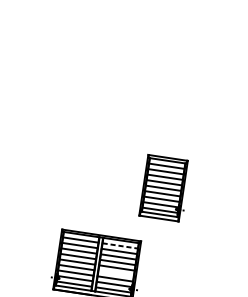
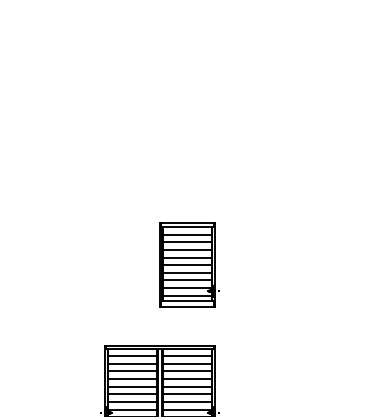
part: (165, 187) -> (189, 264), moved
line: (120, 246) -> (187, 356), dashed -> solid
line: (115, 273) -> (186, 394), added

